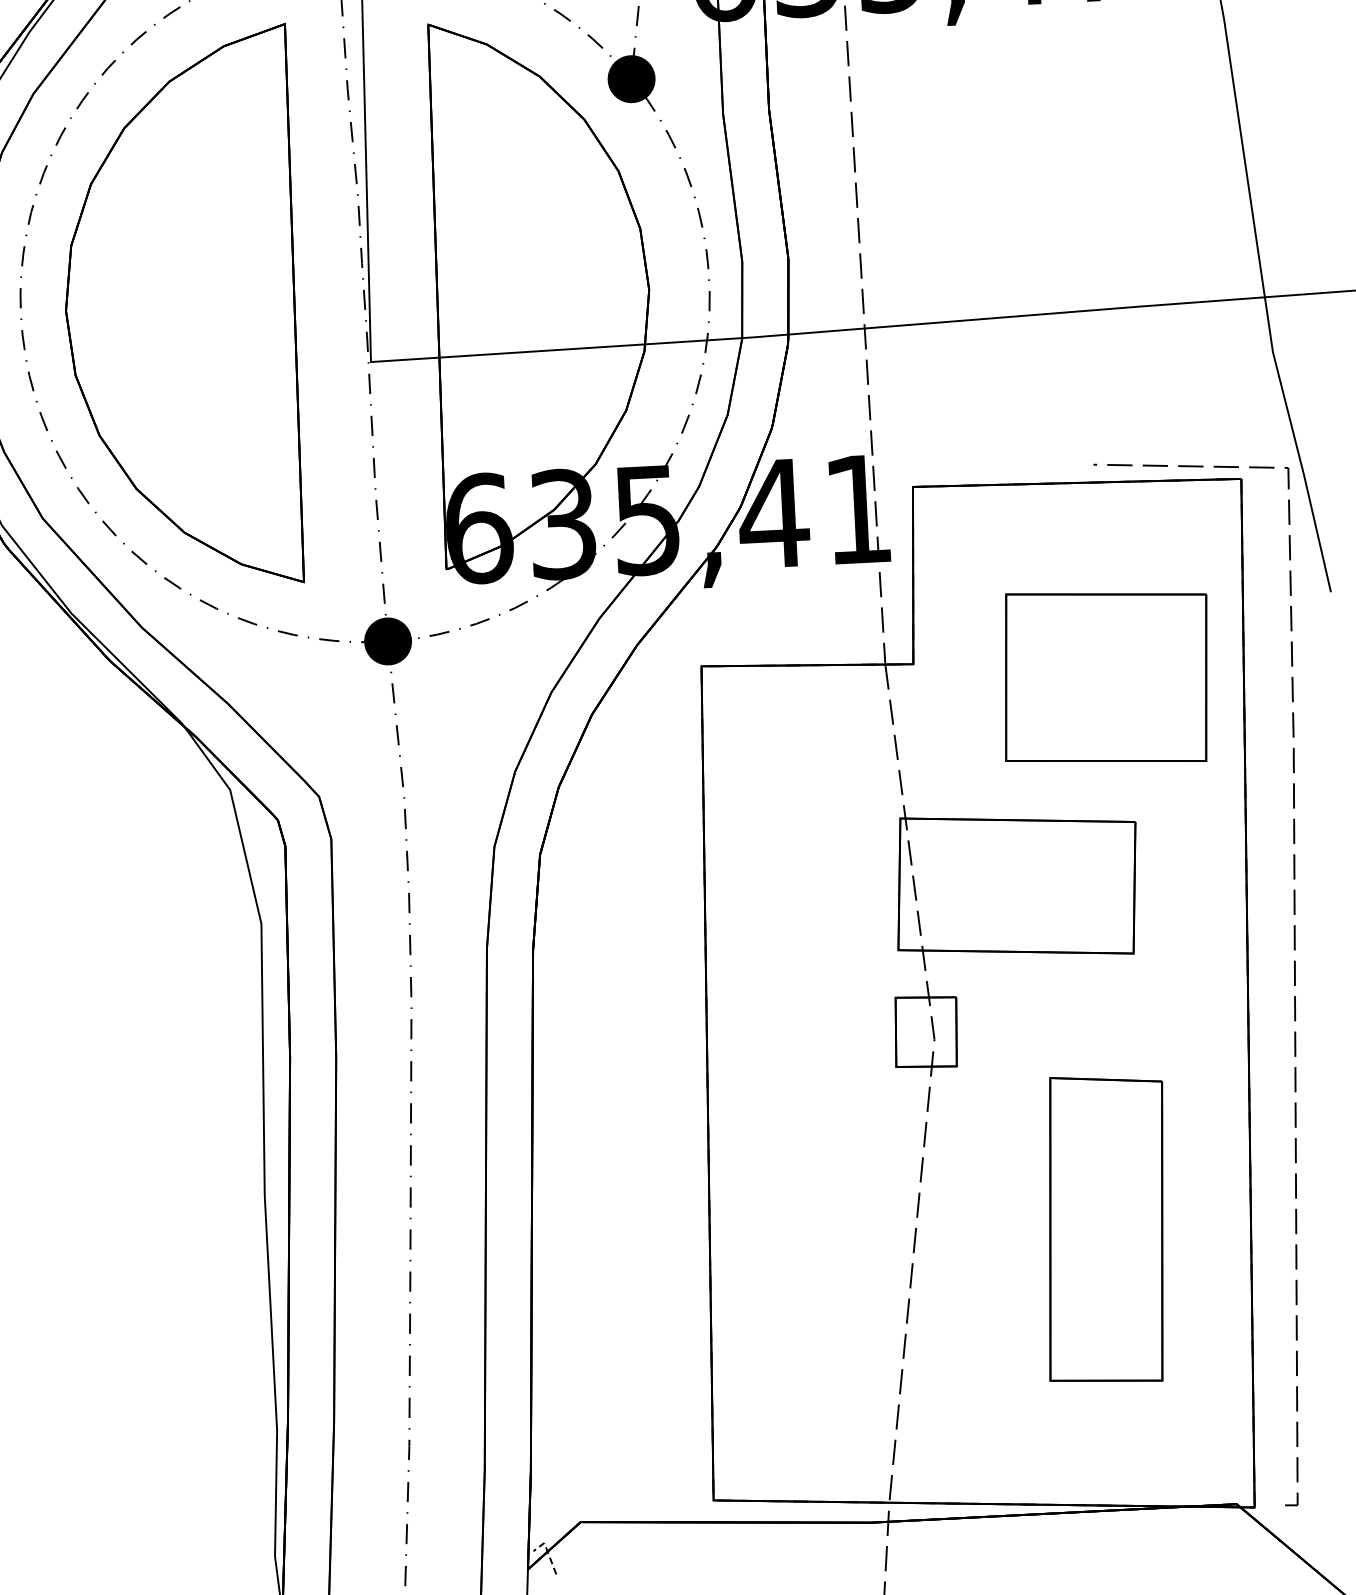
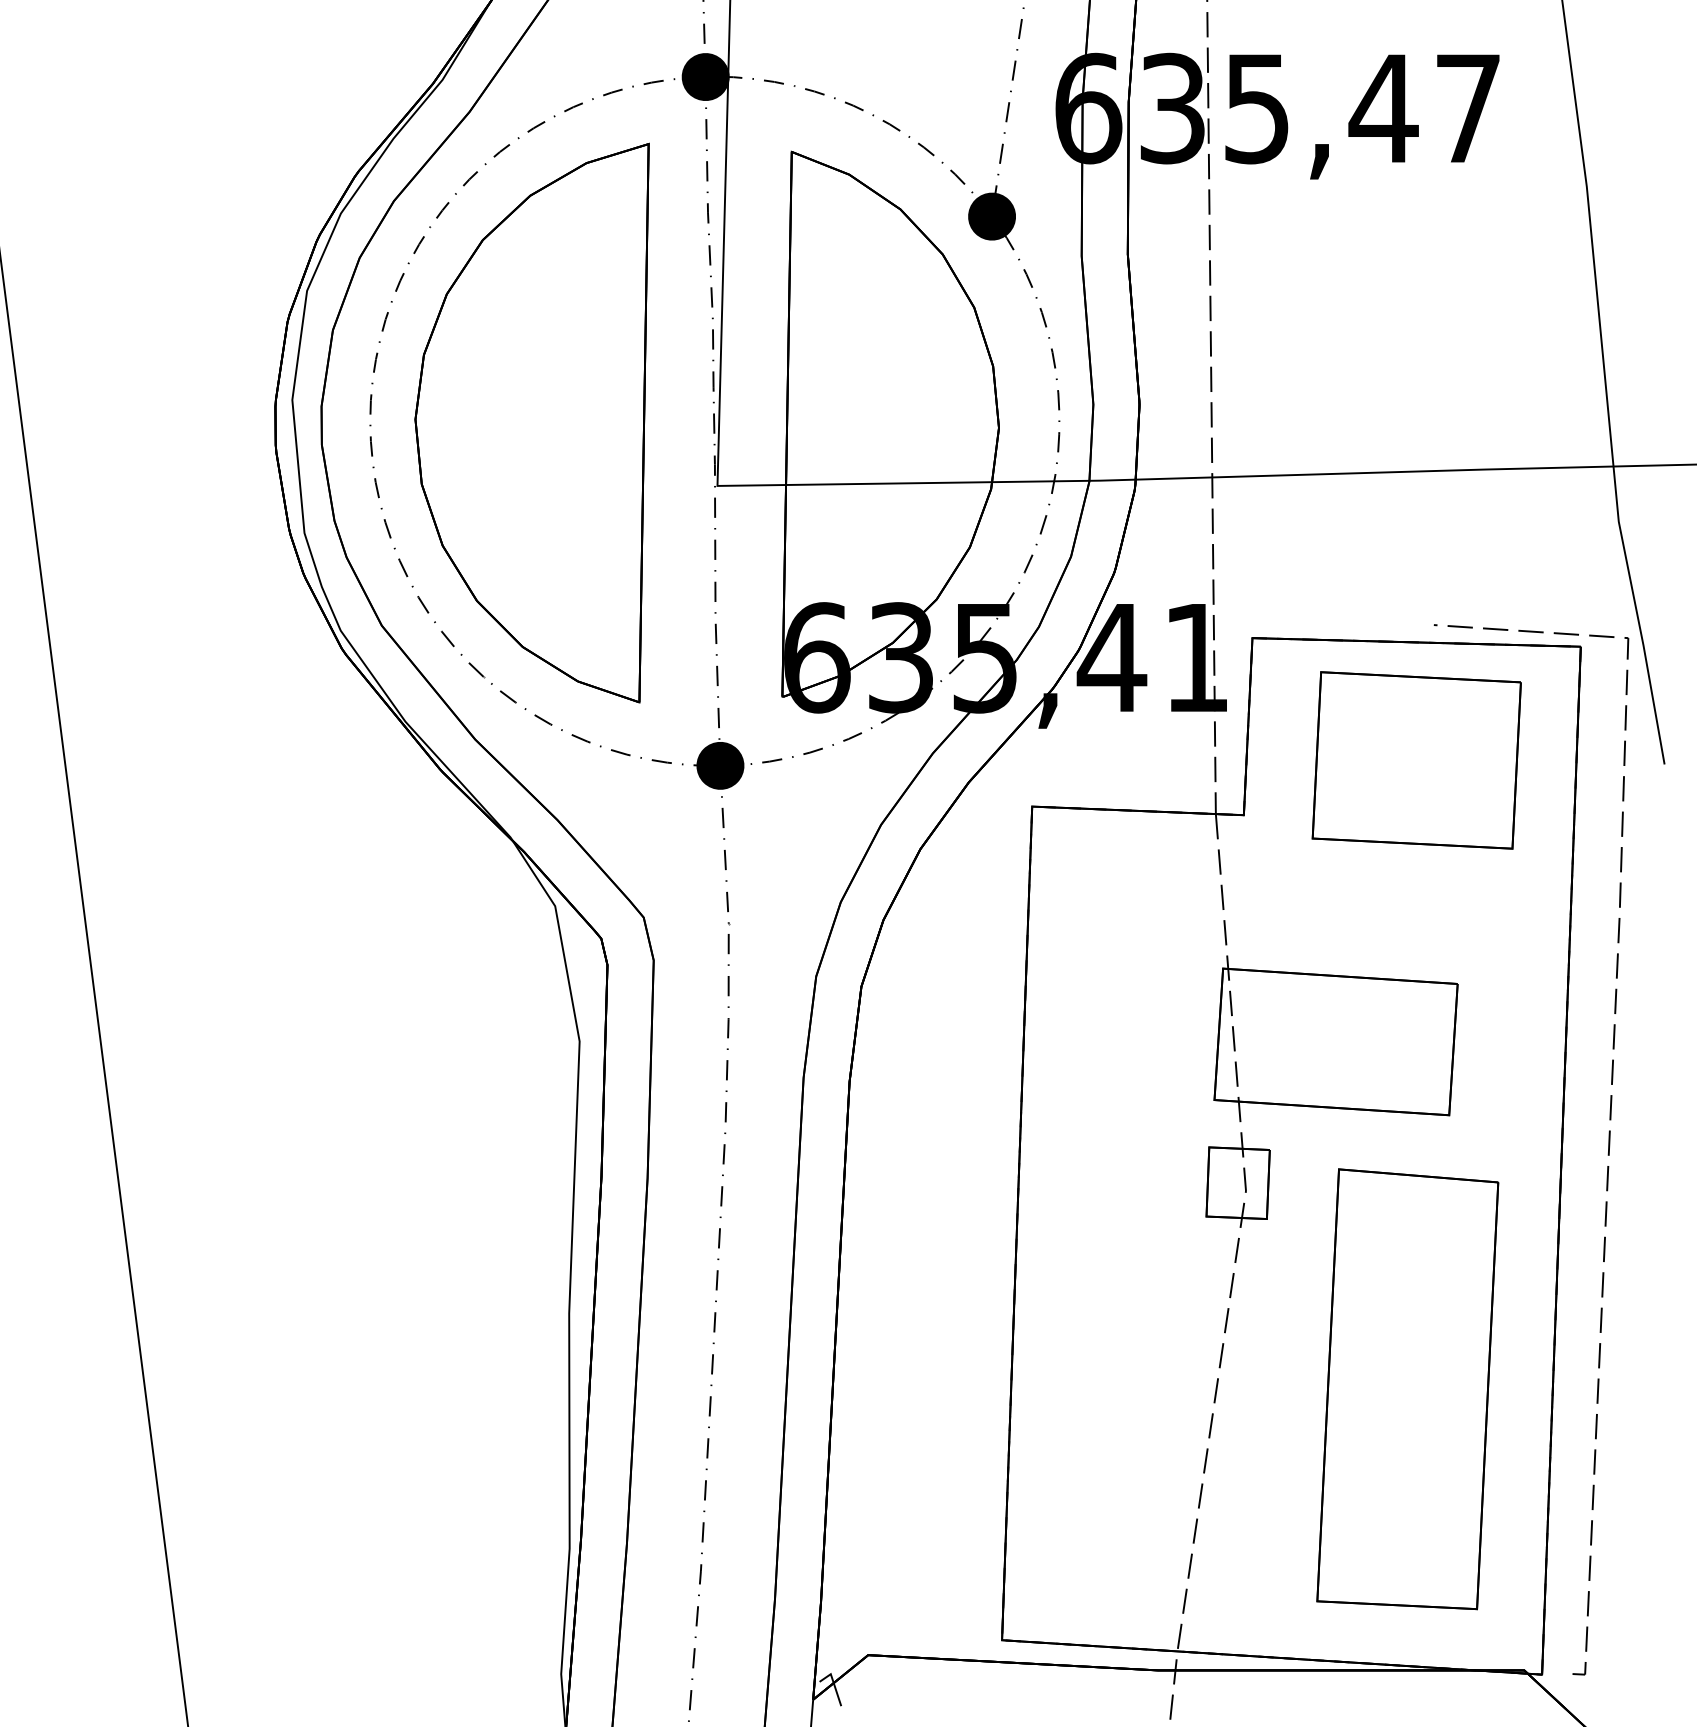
part: (1105, 677) -> (1416, 760), moved
part: (1105, 1229) -> (1407, 1389), size x1.43
line: (547, 1551) -> (833, 1682), dashed -> solid

